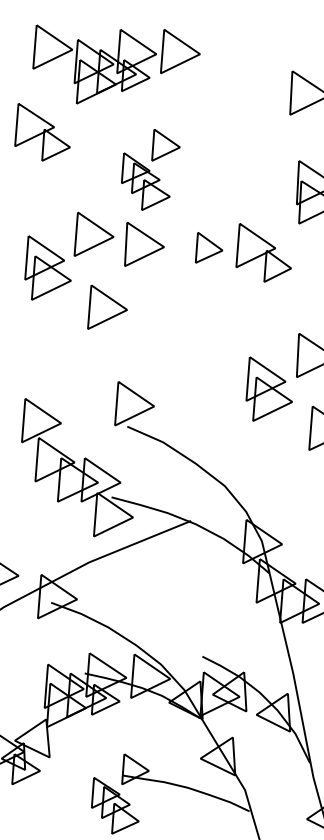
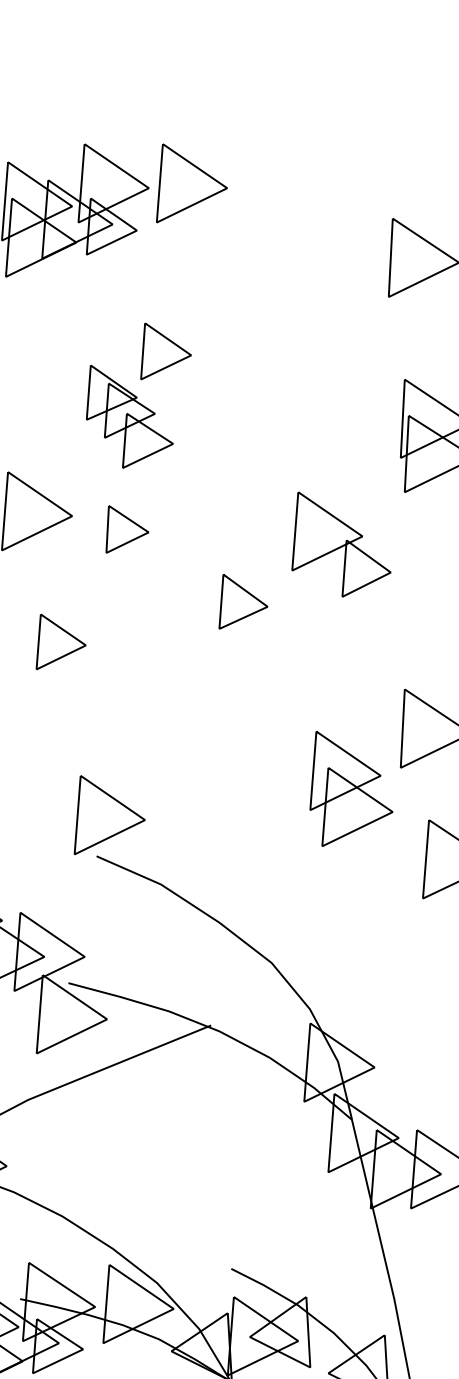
part: (144, 244) -> (127, 529), size x0.6
part: (208, 247) -> (242, 601), moved
part: (107, 306) -> (61, 640), size x0.7

